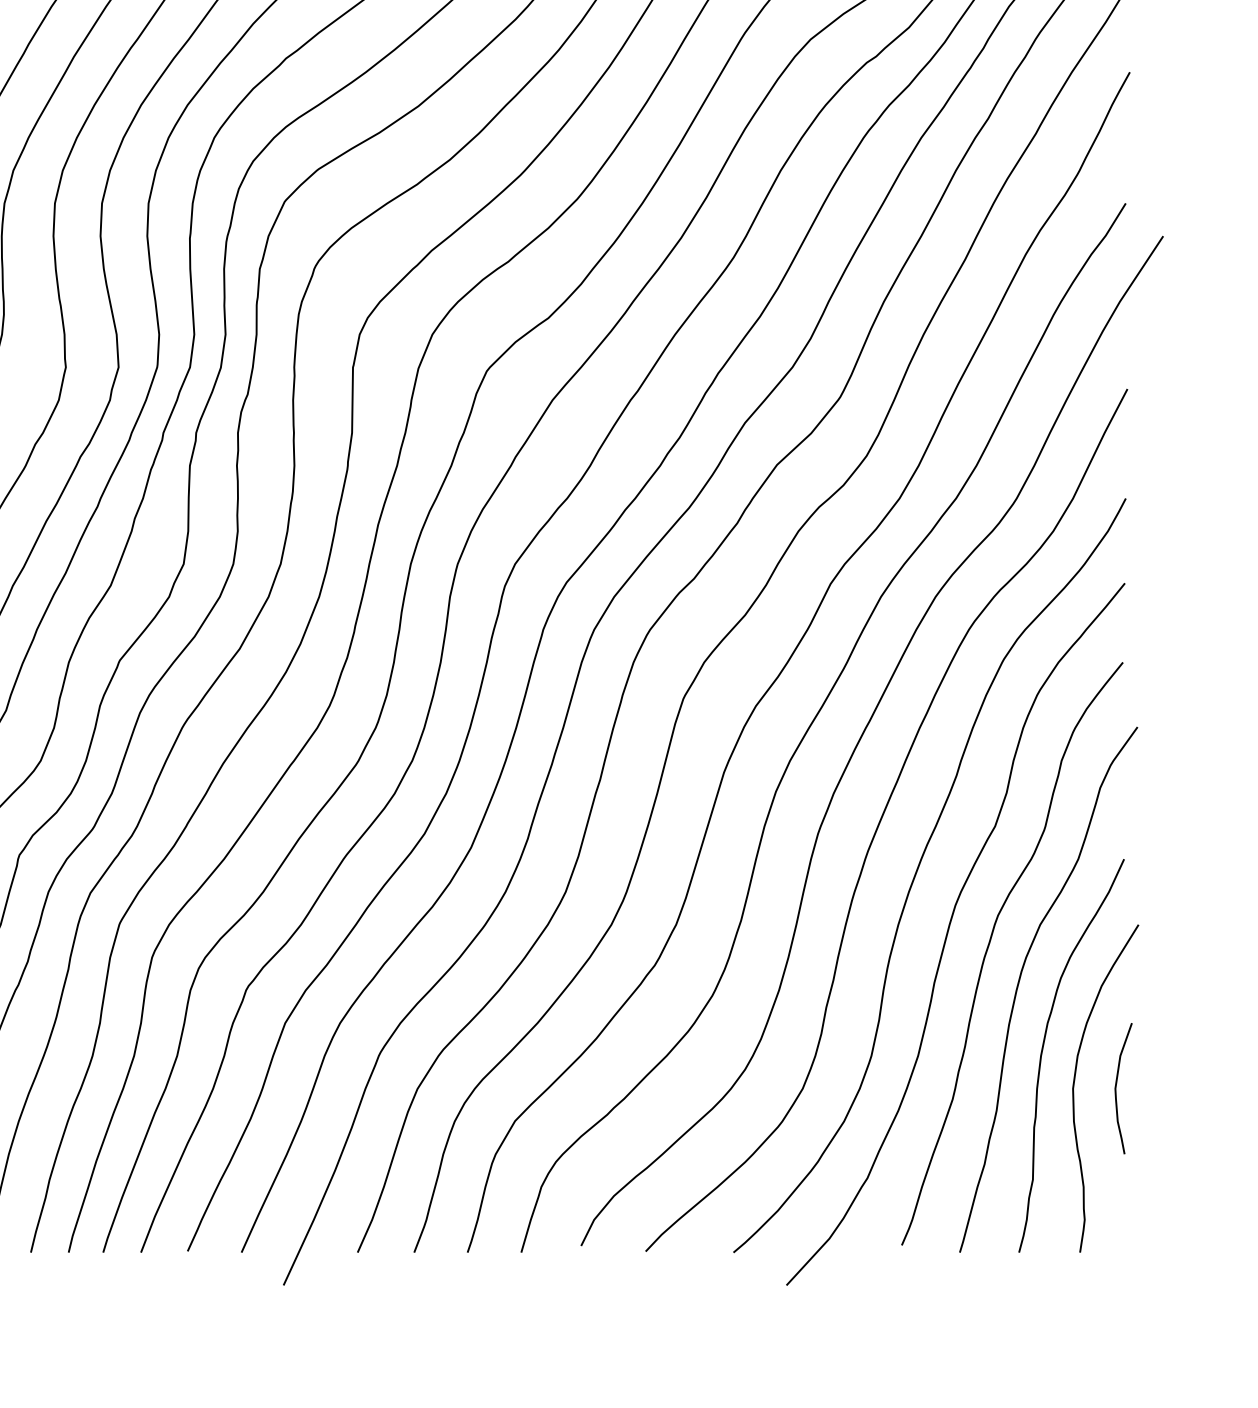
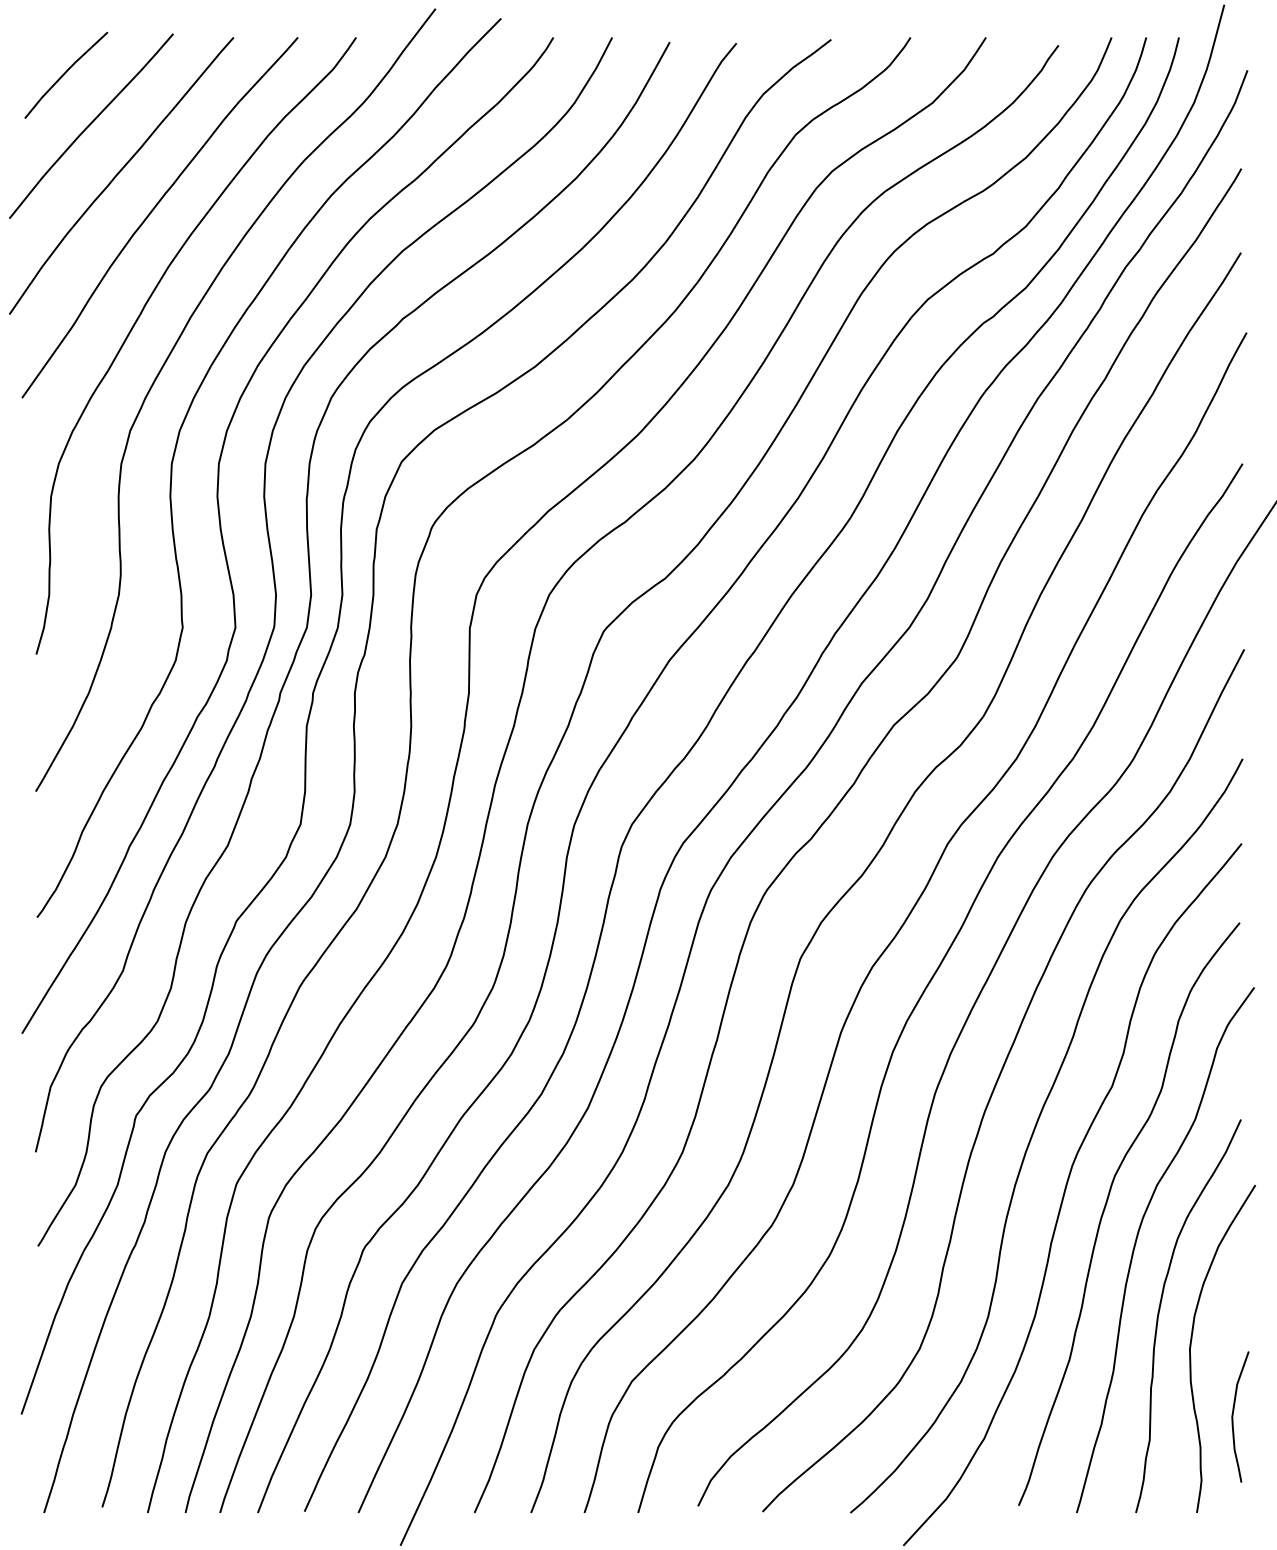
curve: (1116, 1088) -> (1233, 1416), moved

